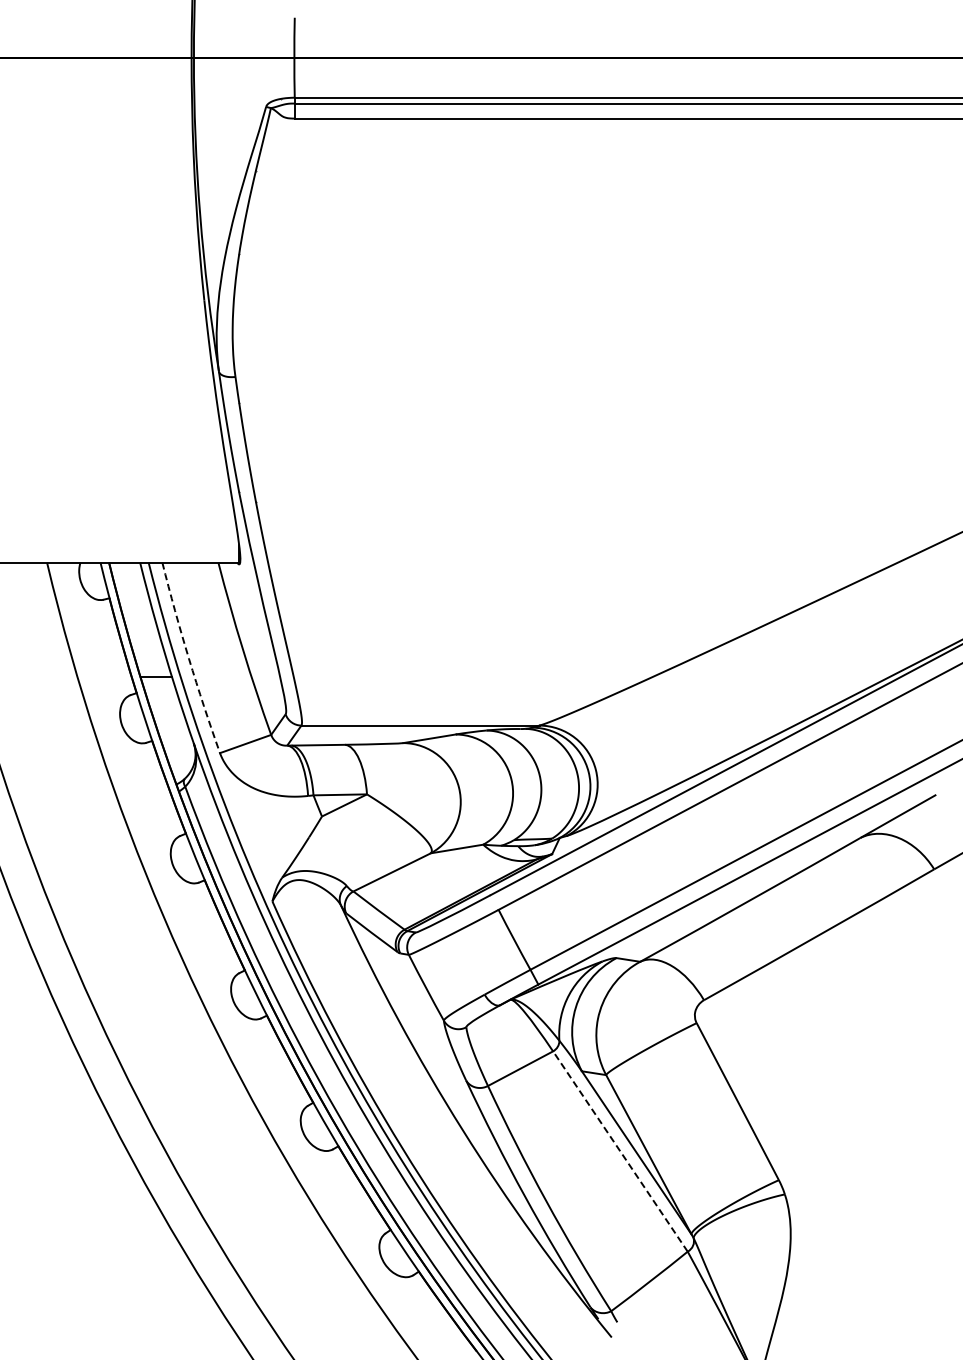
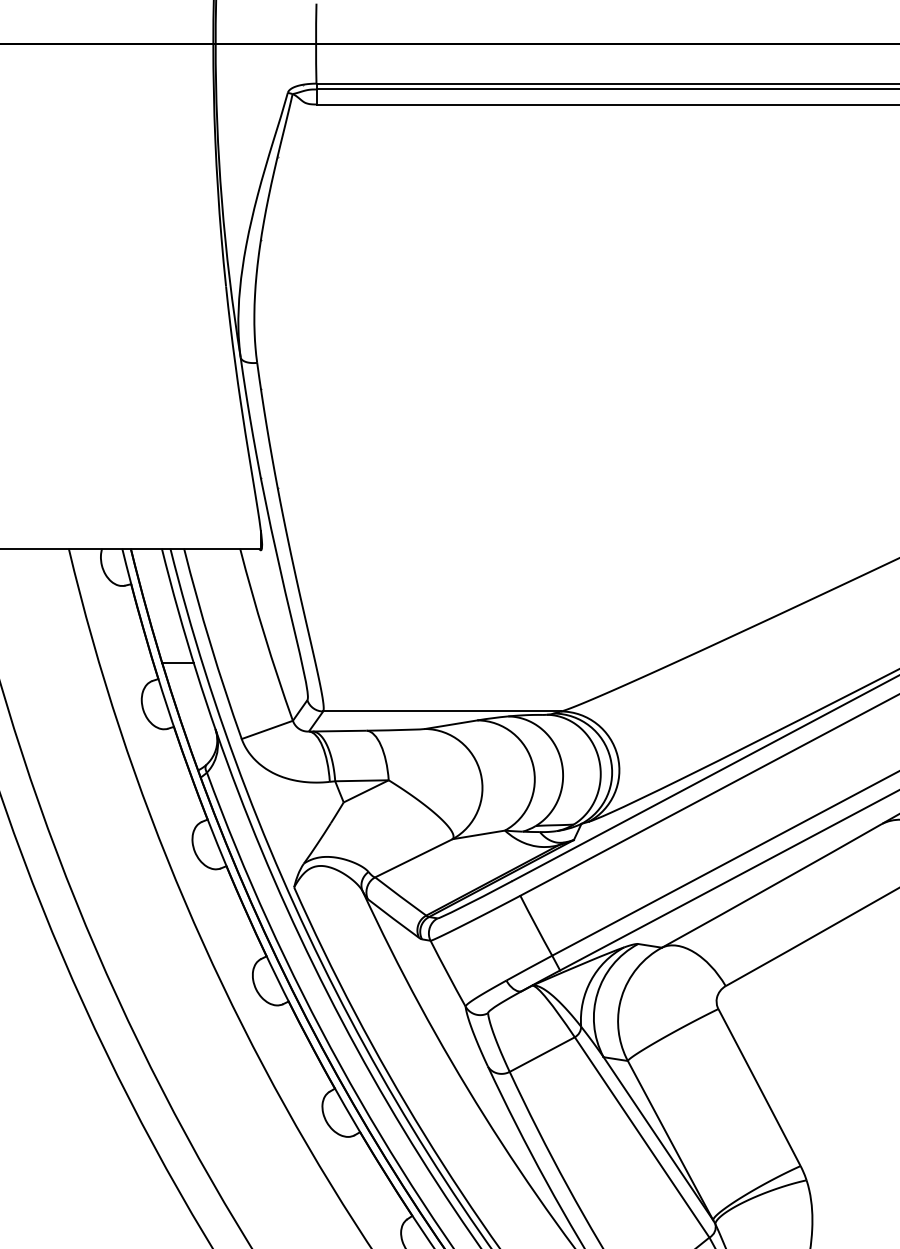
arc: (188, 658) -> (210, 644), dashed -> solid
line: (620, 1151) -> (642, 1137), dashed -> solid

